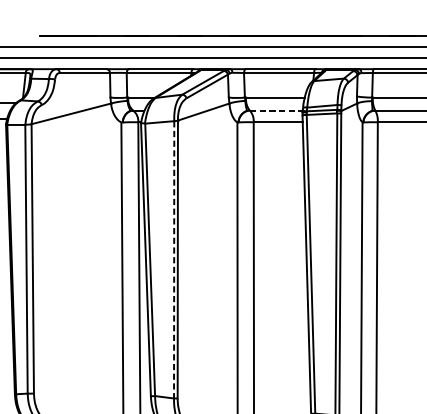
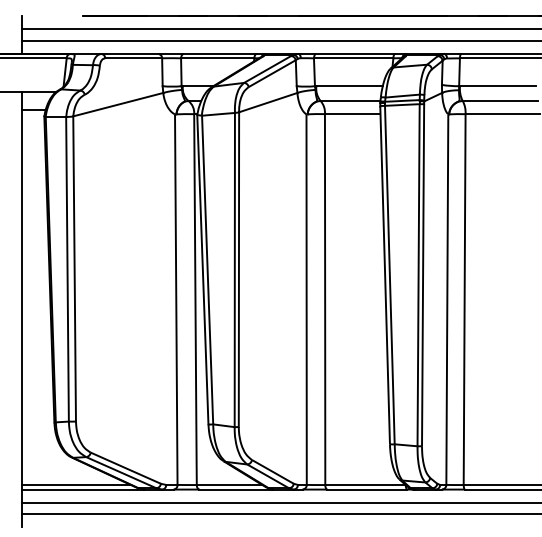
line: (276, 111) -> (350, 101), dashed -> solid
line: (173, 260) -> (234, 270), dashed -> solid

